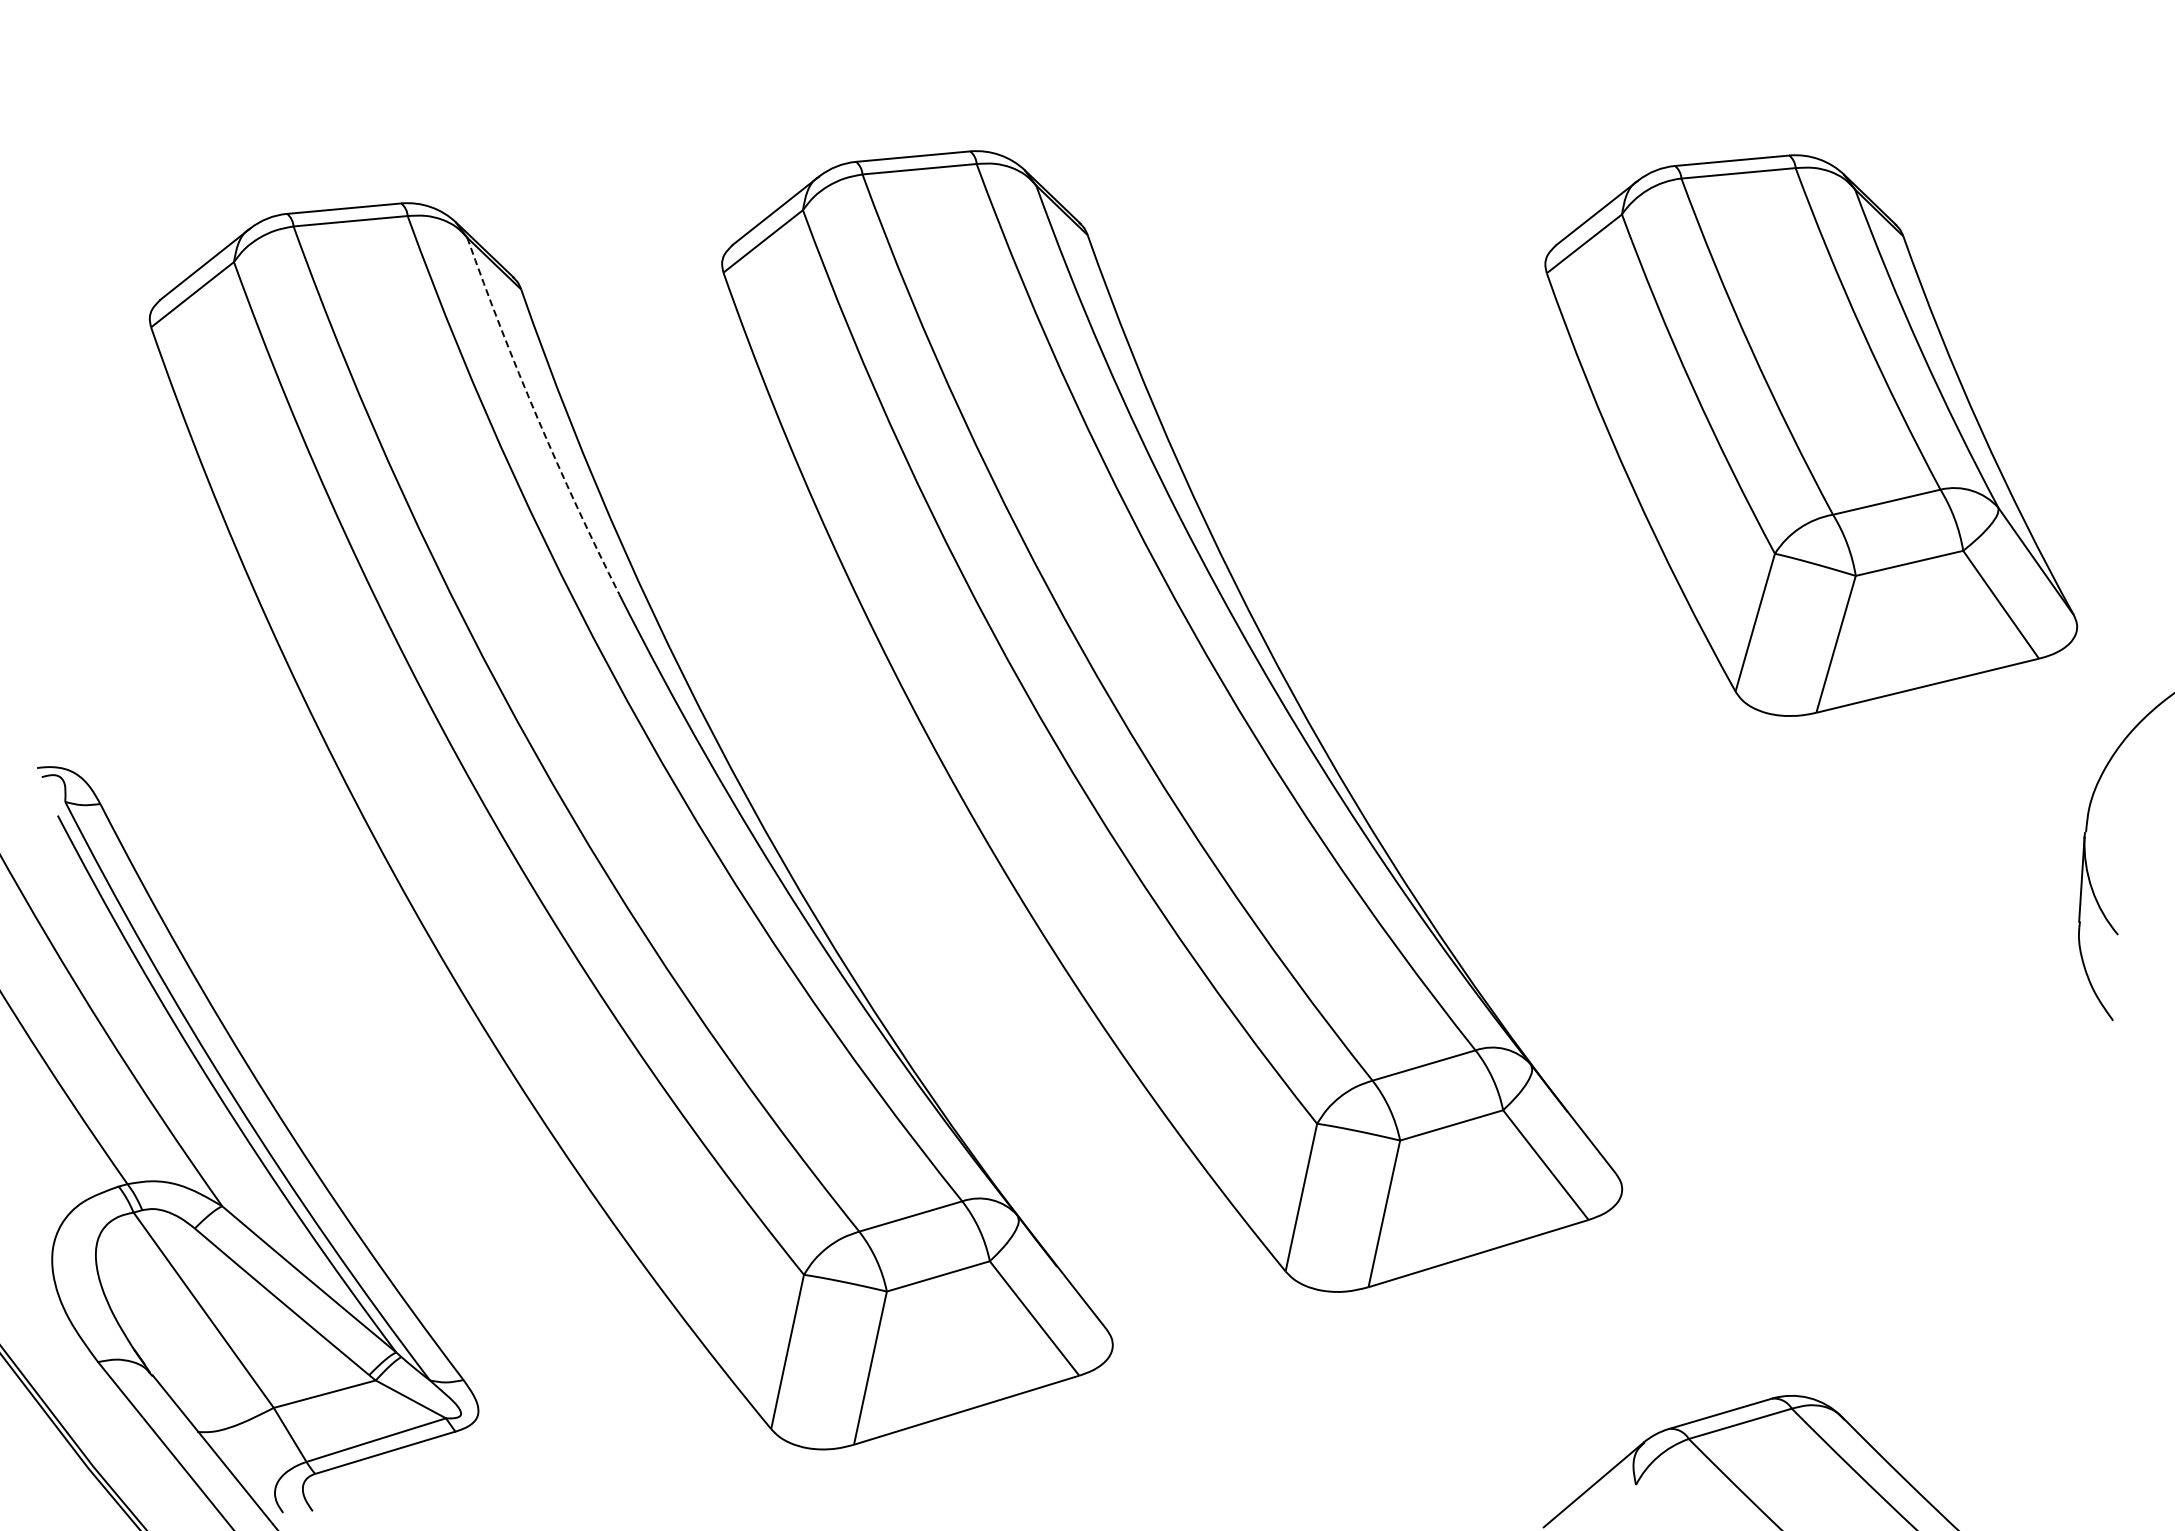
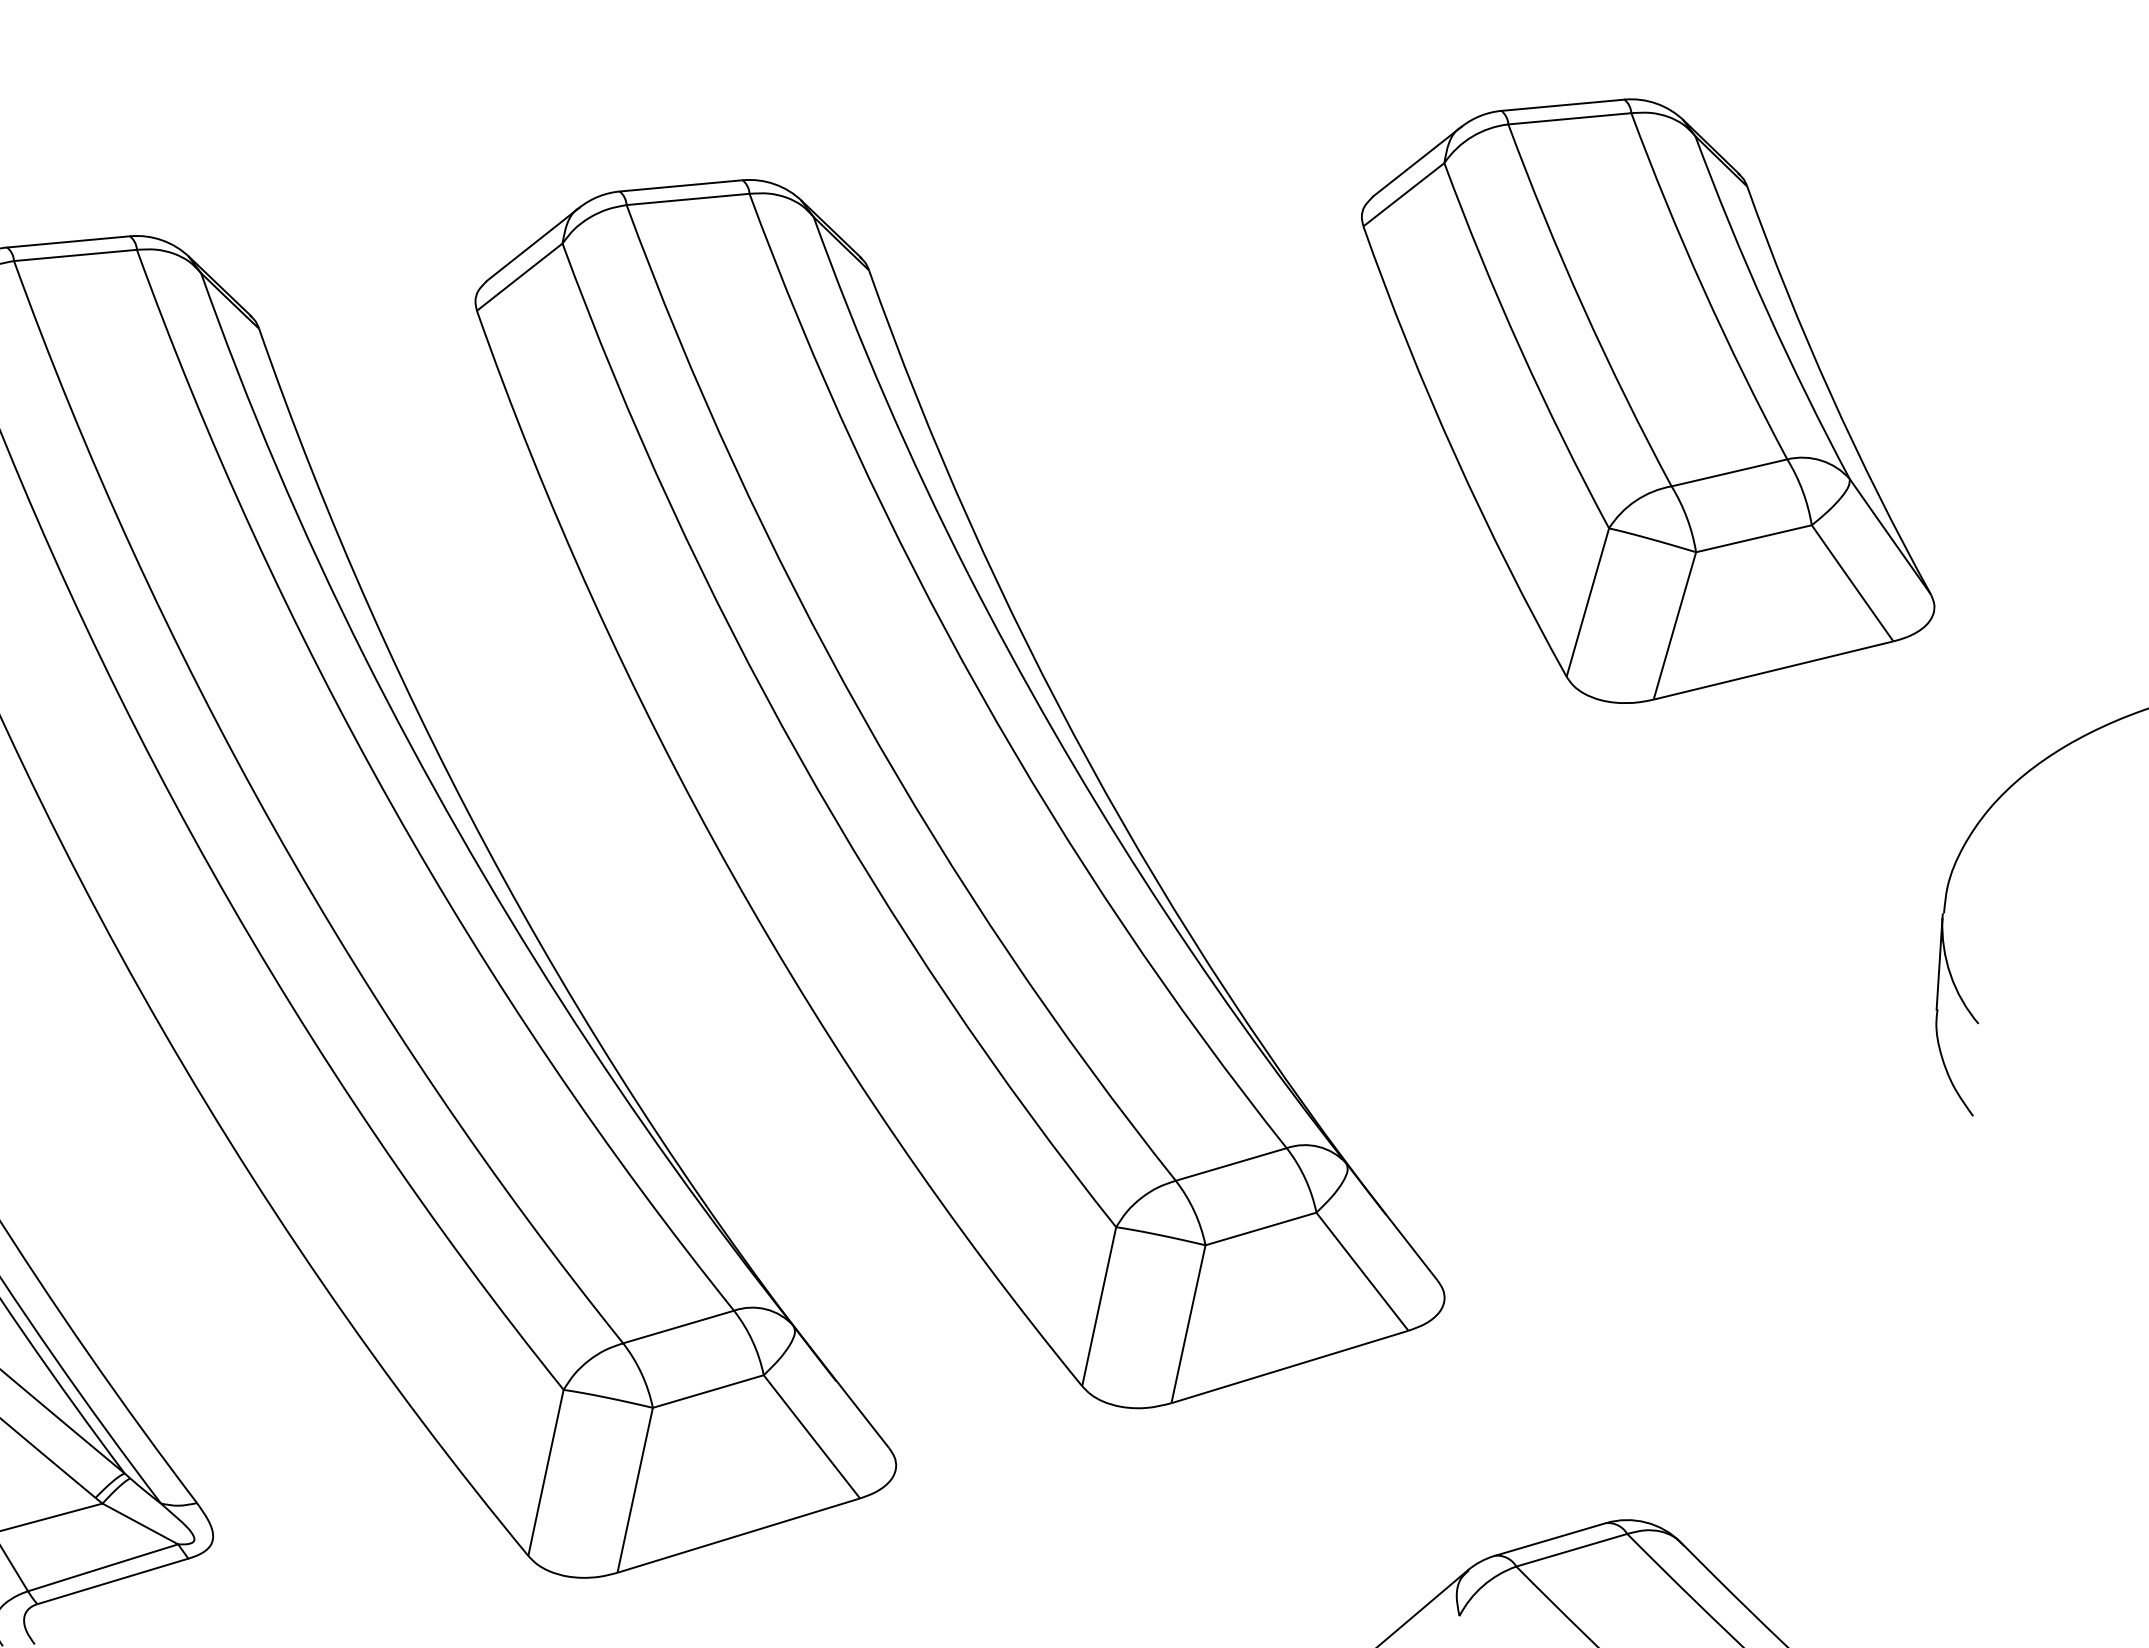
arc: (537, 418) -> (276, 467), dashed -> solid
part: (1811, 435) -> (1648, 401), moved

